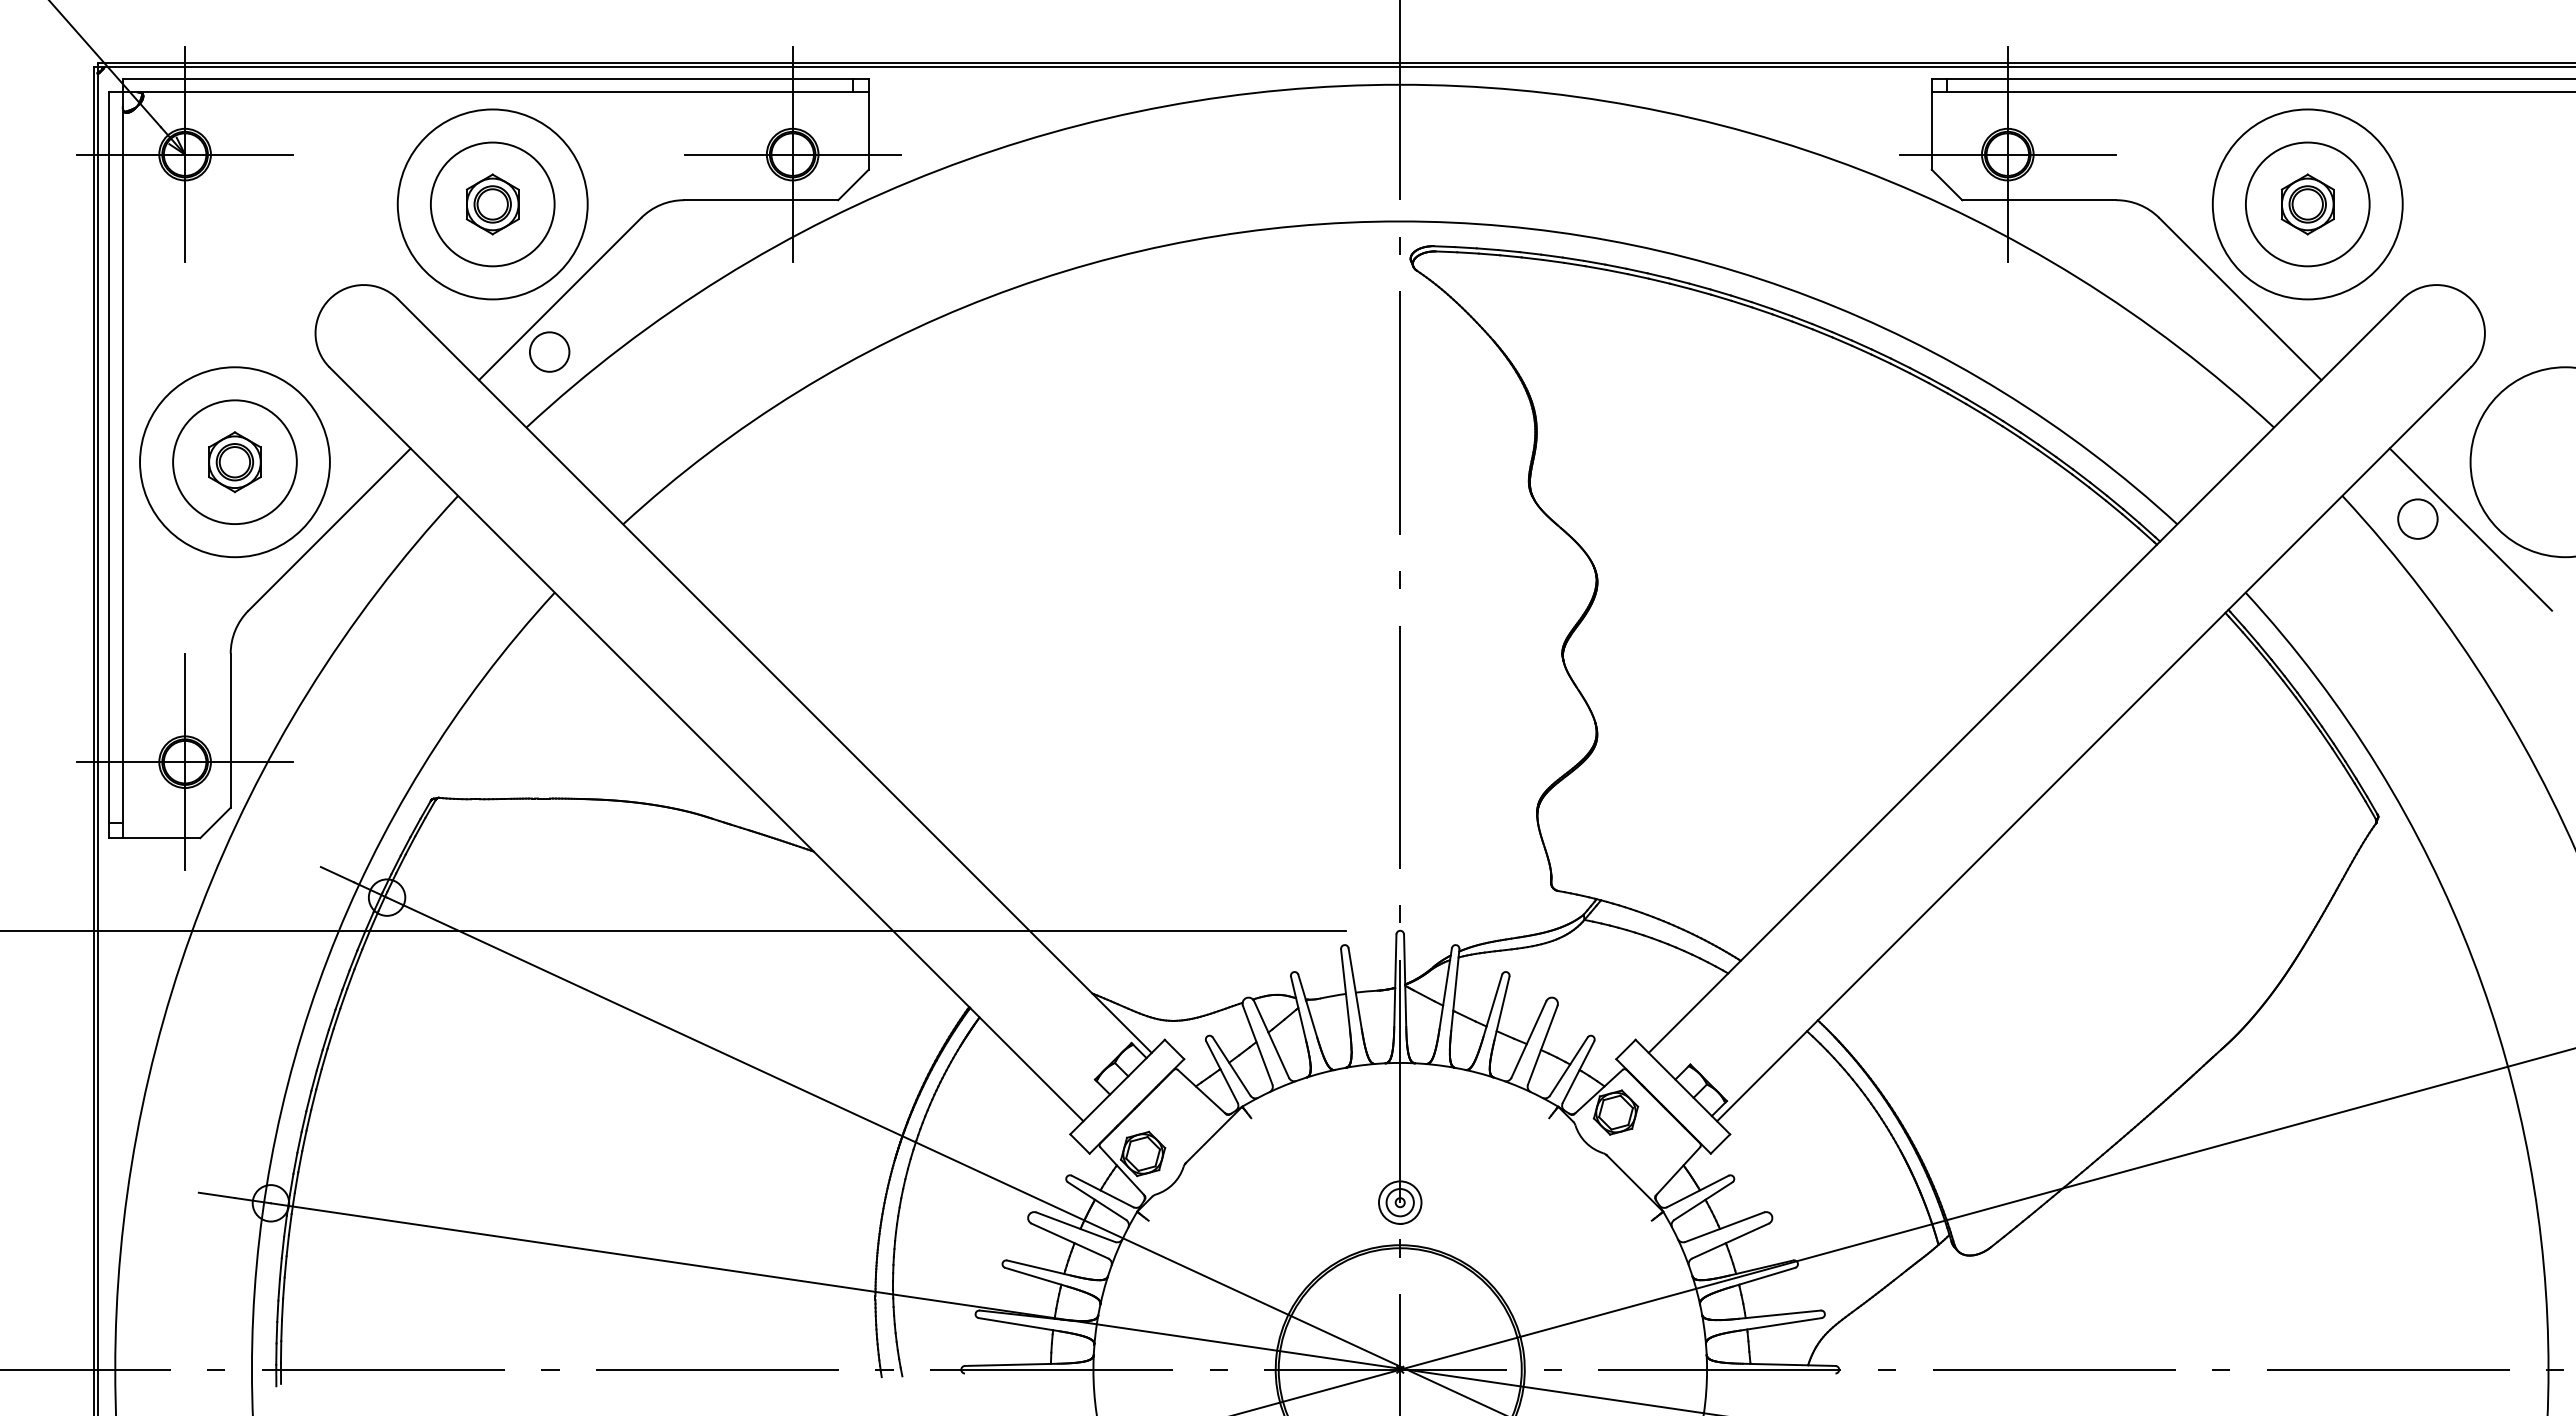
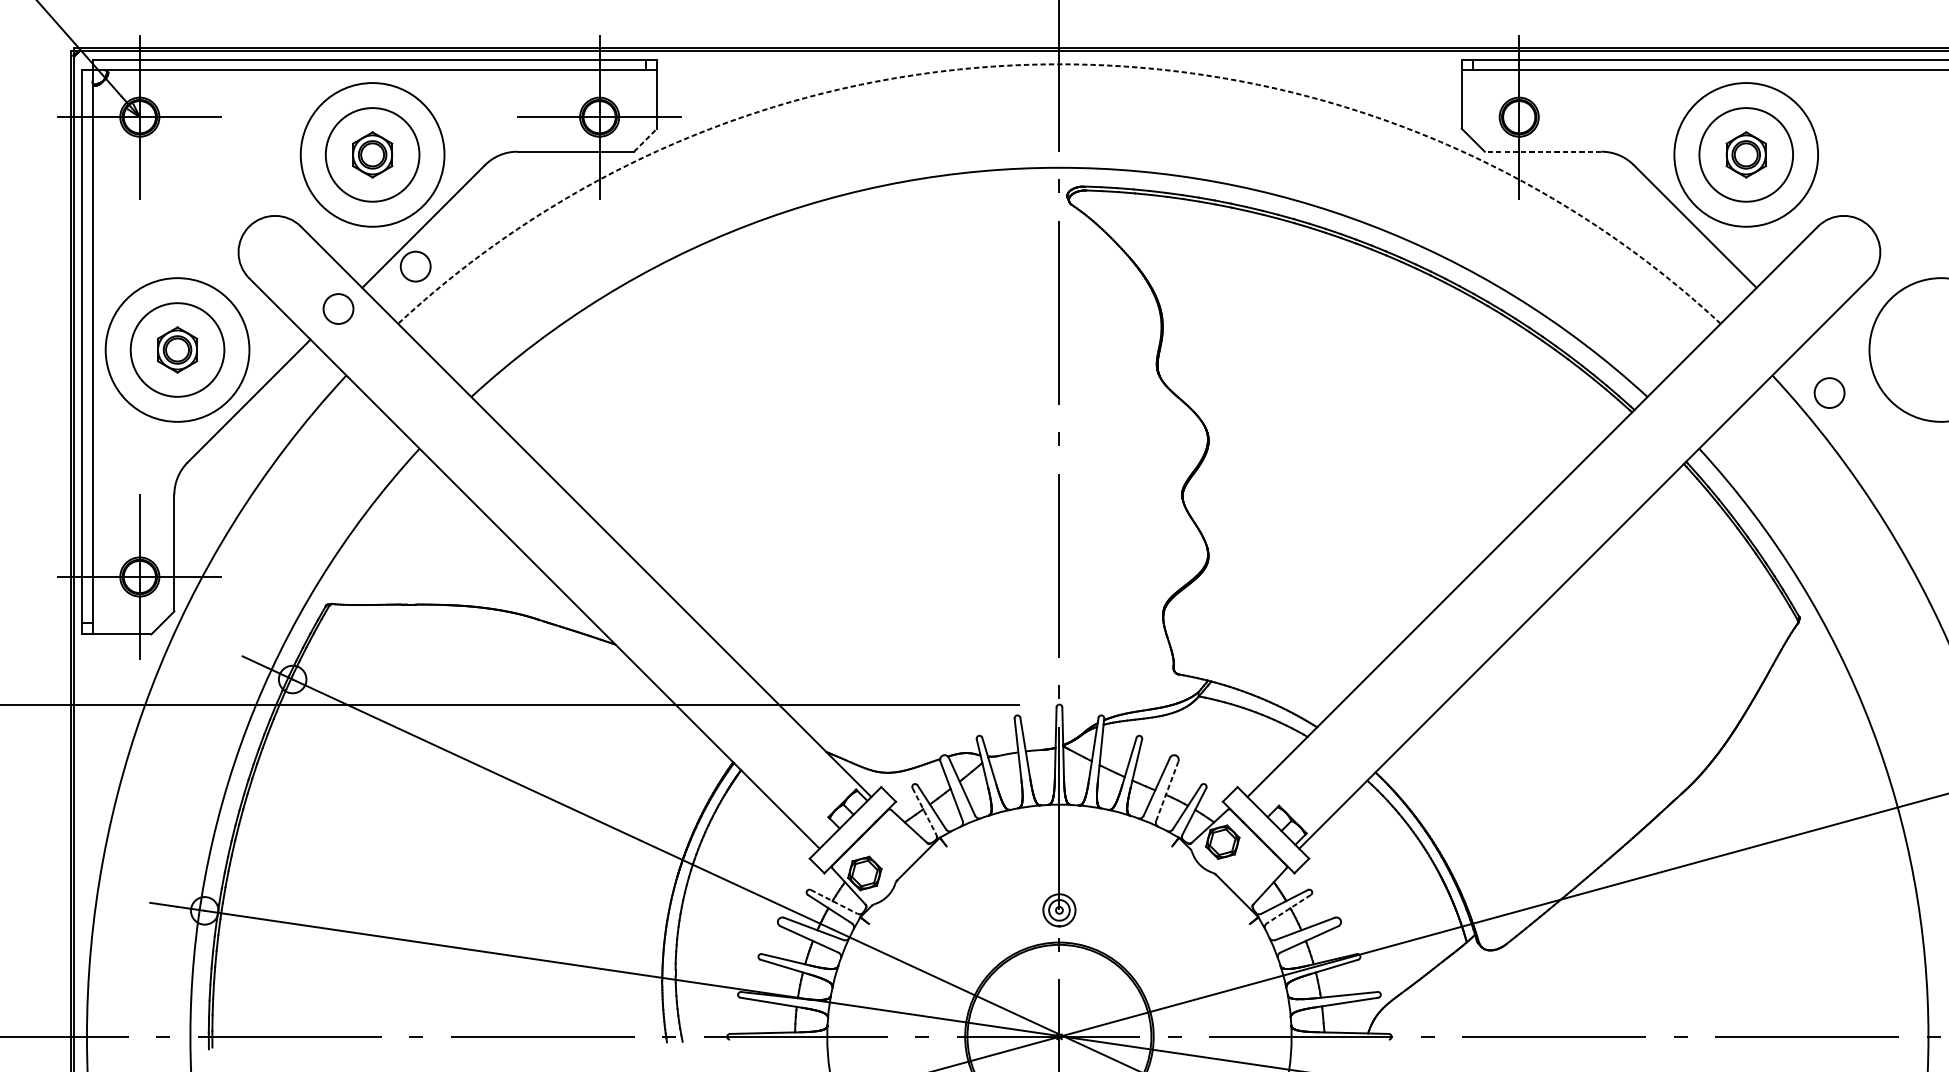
arc: (1400, 84) -> (1059, 64), solid -> dashed
line: (2007, 154) -> (1519, 117), removed
line: (853, 184) -> (645, 139), solid -> dashed
line: (2038, 200) -> (1542, 151), solid -> dashed
circle: (447, 407) -> (338, 308), added
line: (2470, 529) -> (1869, 400), removed
line: (1542, 1044) -> (1167, 790), solid -> dashed
line: (1221, 1072) -> (924, 811), solid -> dashed
line: (1102, 1191) -> (834, 901), solid -> dashed
line: (1703, 1201) -> (1288, 909), solid -> dashed

